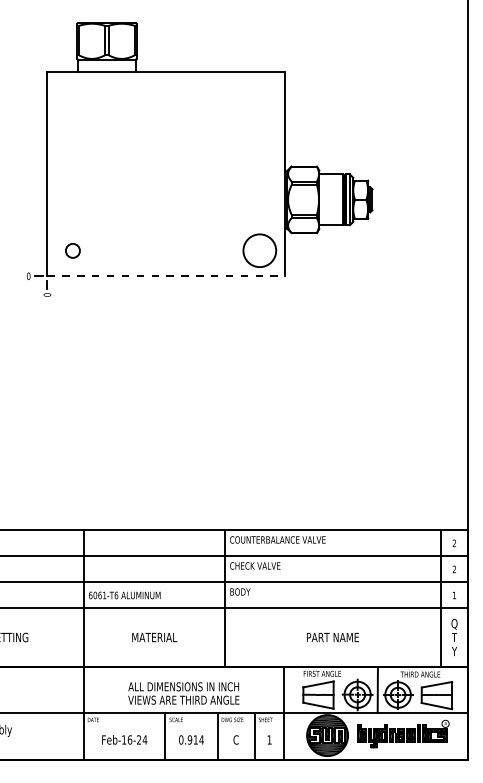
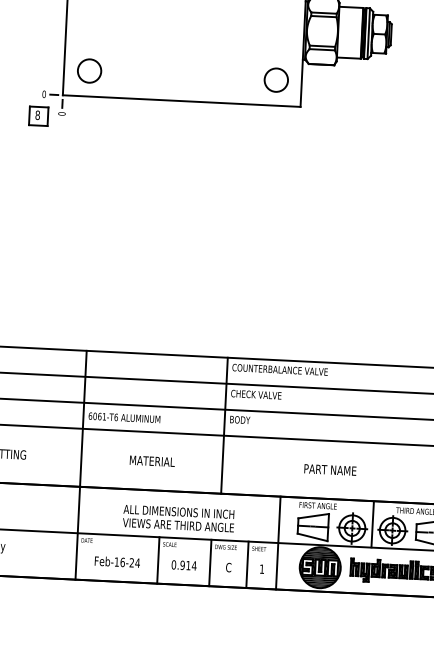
circle: (72, 250) -> (89, 70), size x1.67
circle: (259, 250) -> (275, 79), size x0.71
line: (166, 276) -> (181, 101), dashed -> solid
part: (24, 298) -> (38, 116), added

